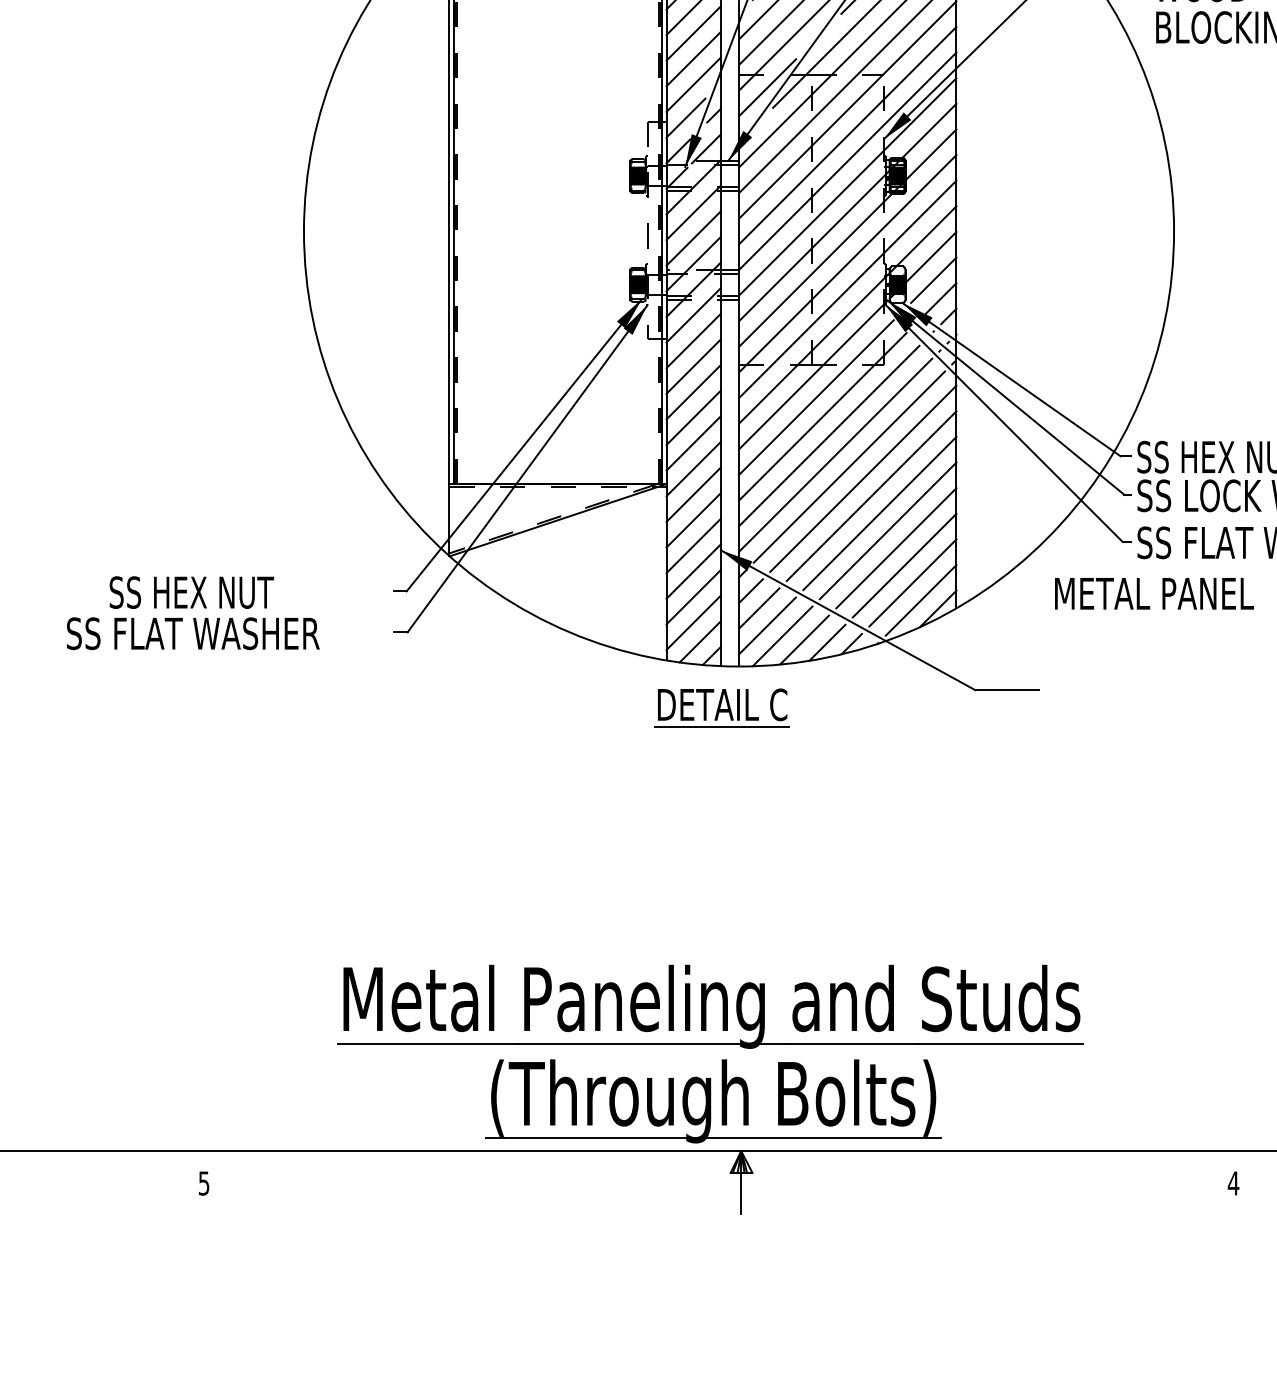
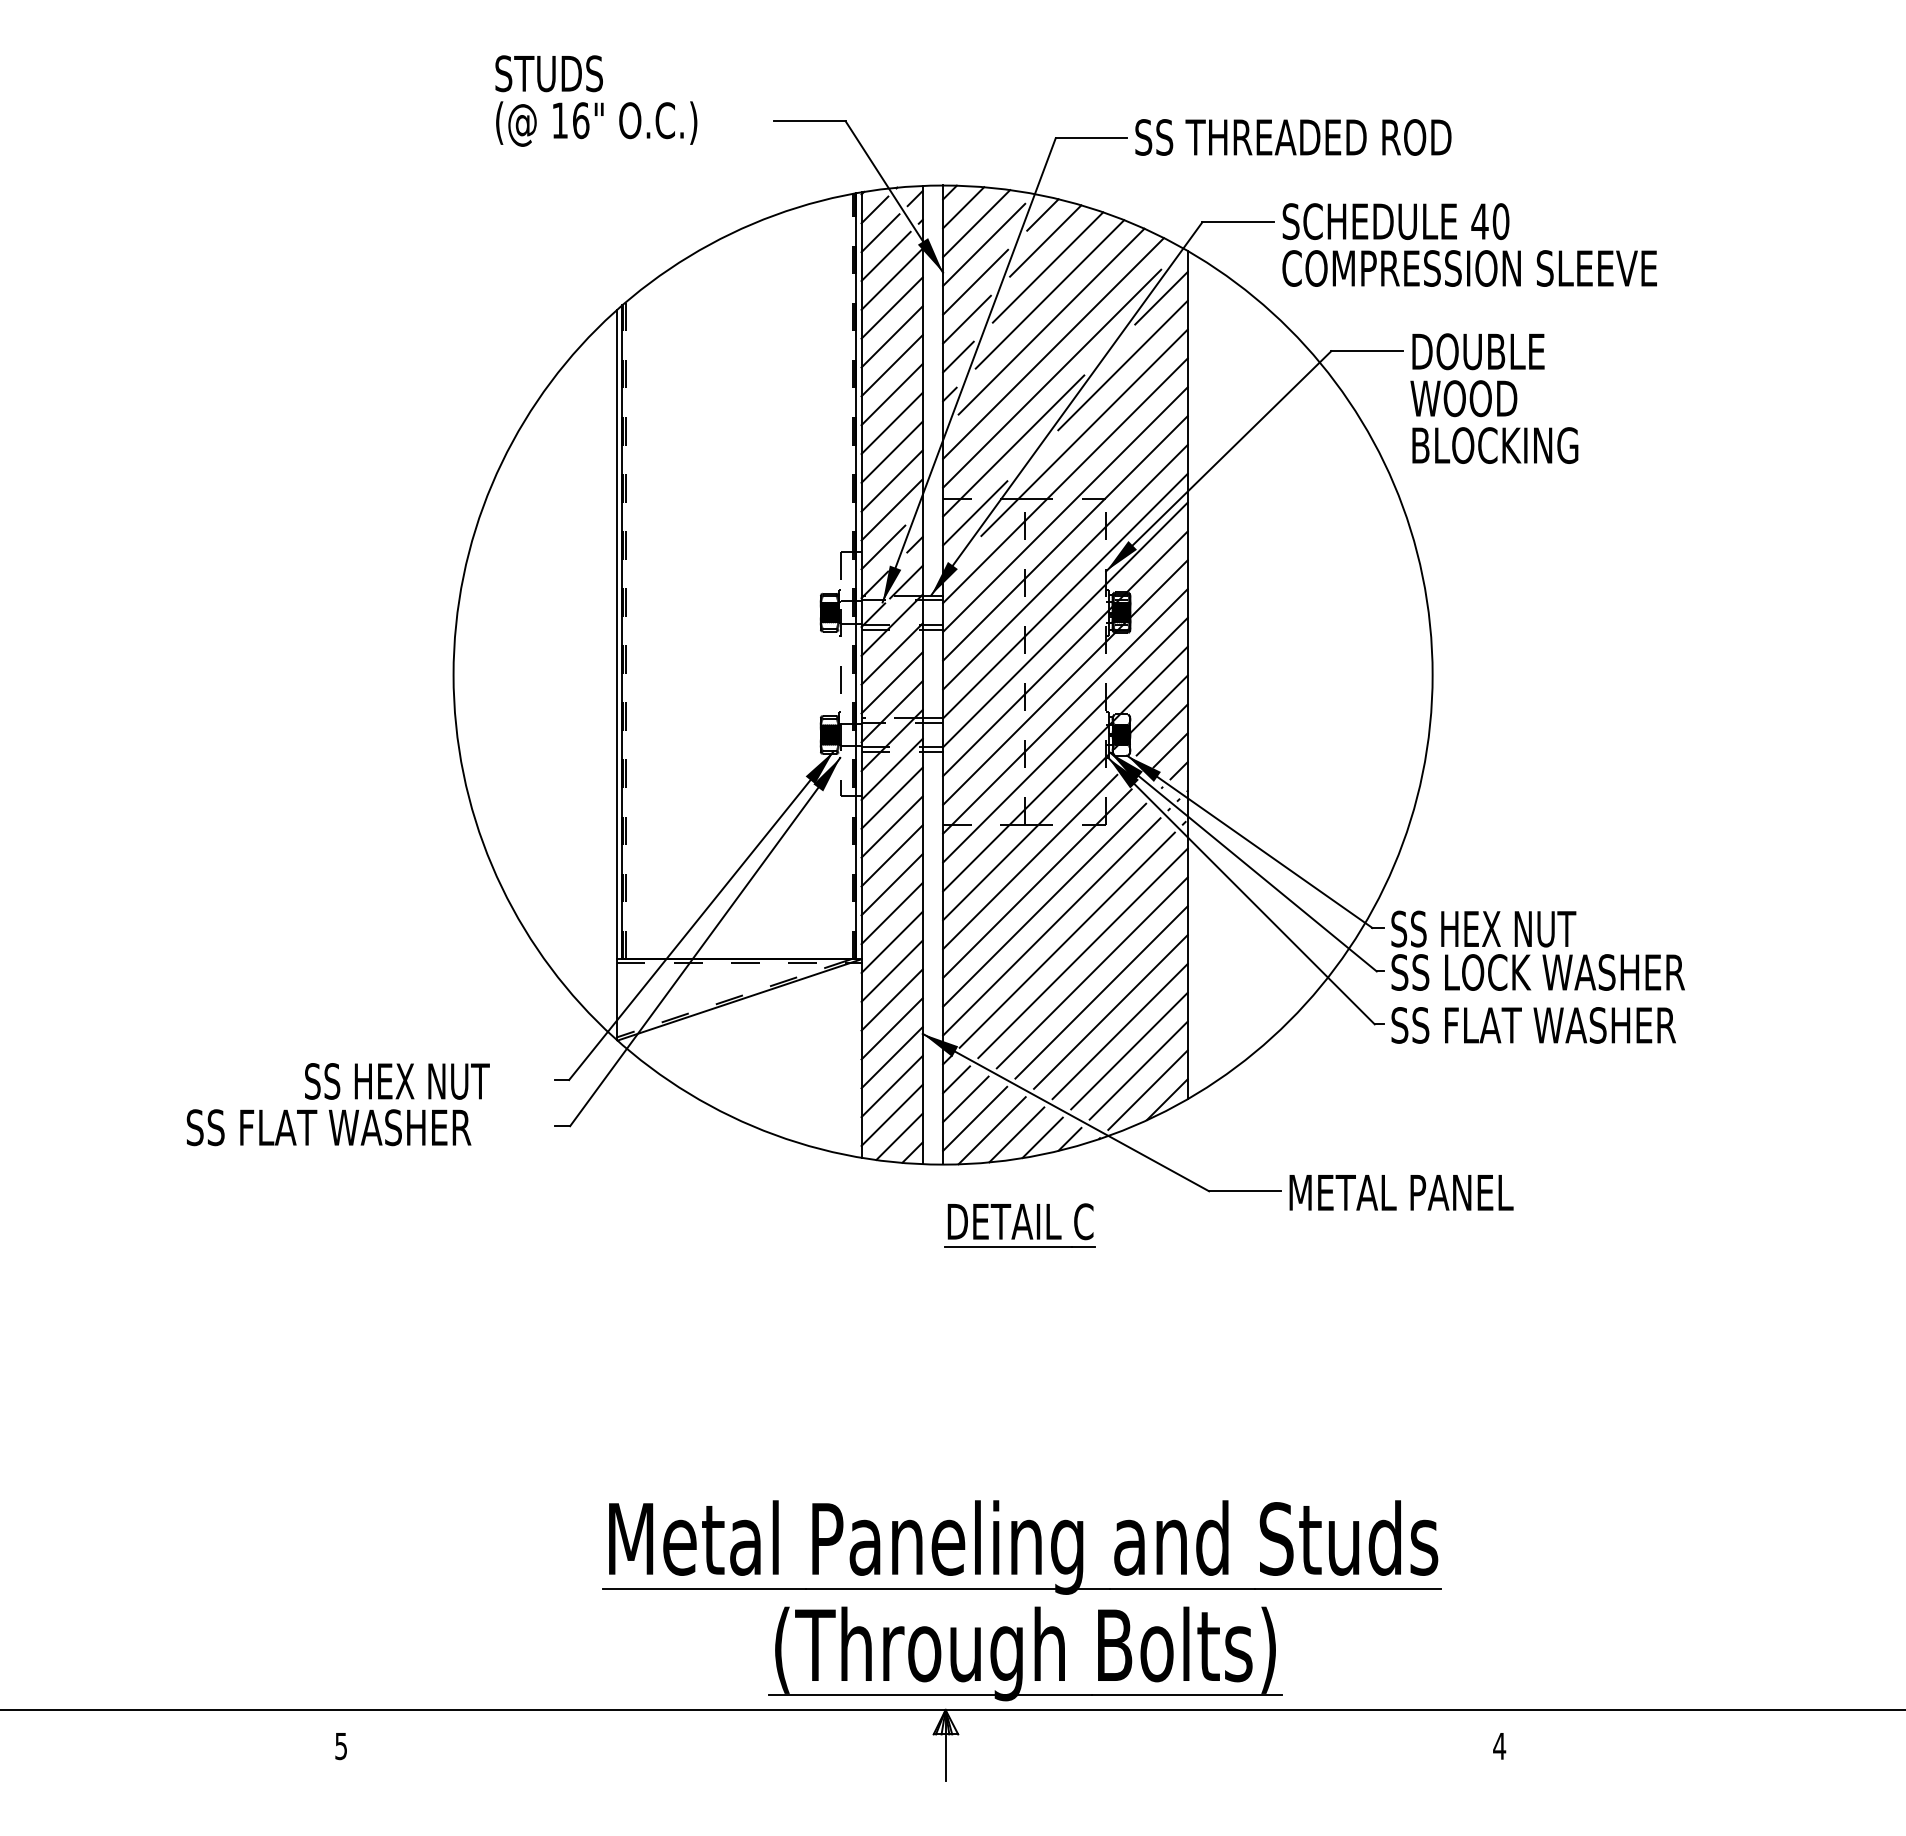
text: (191, 592) -> (397, 1081), moved
text: (1154, 593) -> (1401, 1192), moved
part: (721, 708) -> (1019, 1225), moved
part: (710, 1044) -> (1021, 1589), moved

